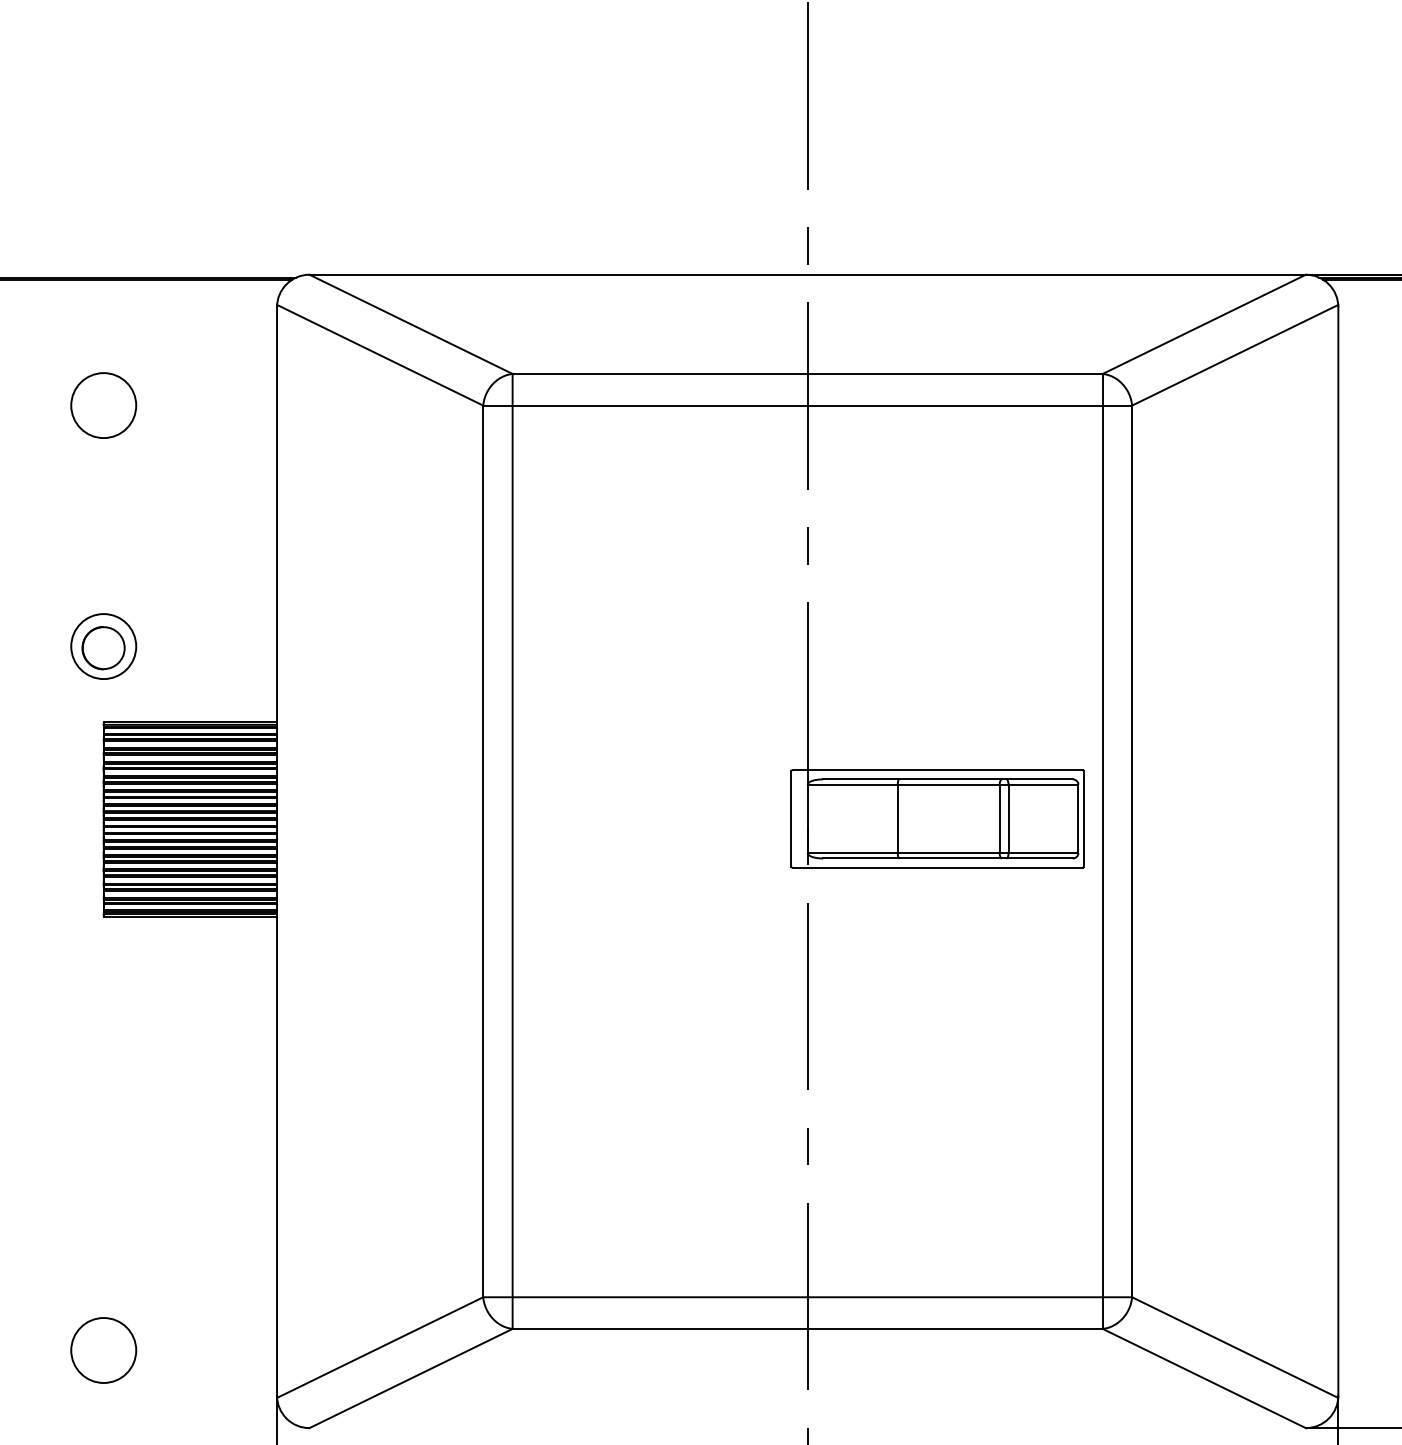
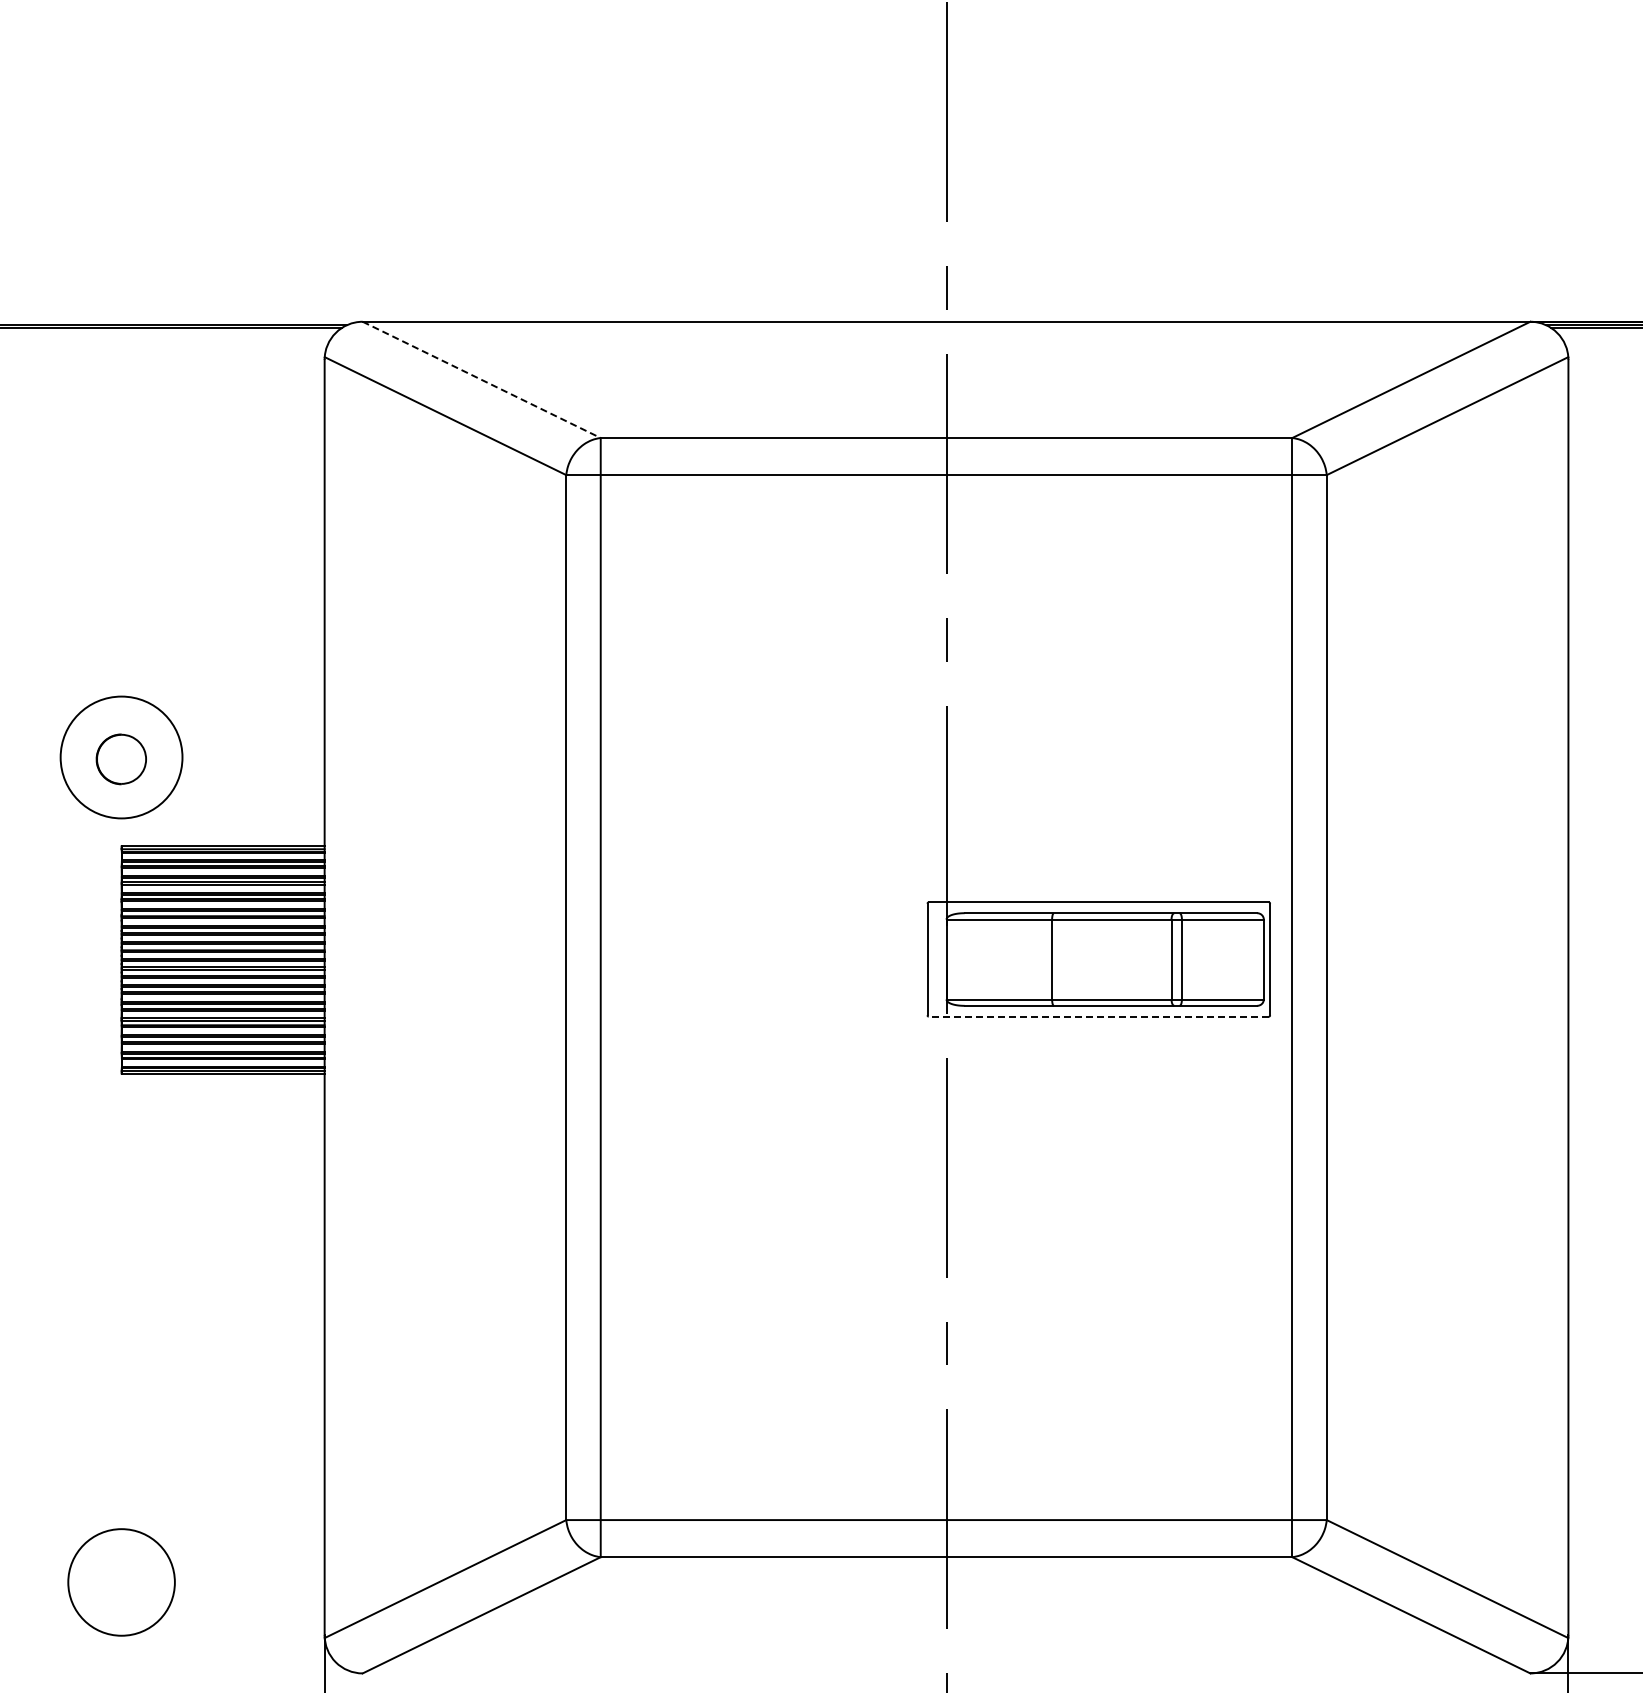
line: (411, 324) -> (482, 380), solid -> dashed
circle: (103, 405) -> (121, 475), removed
circle: (103, 646) -> (121, 757), size x1.6
line: (937, 867) -> (1098, 1016), solid -> dashed
circle: (103, 1350) -> (121, 1582), size x1.4

